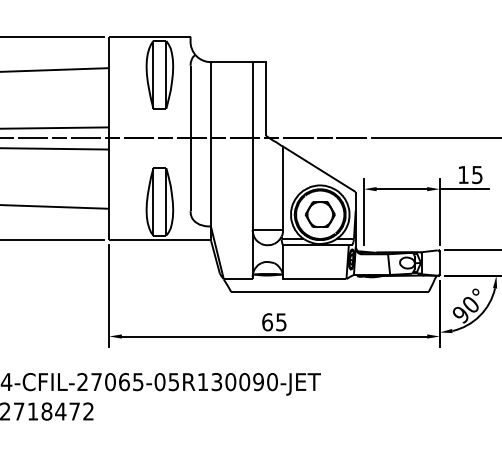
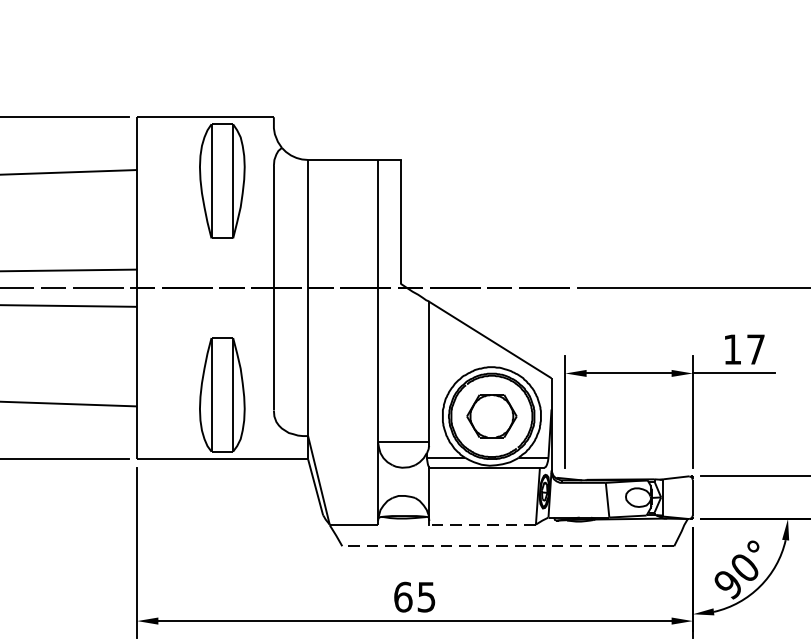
text: (477, 175) -> (756, 350), 15 -> 17
line: (314, 279) -> (482, 525), solid -> dashed
line: (330, 291) -> (509, 545), solid -> dashed

